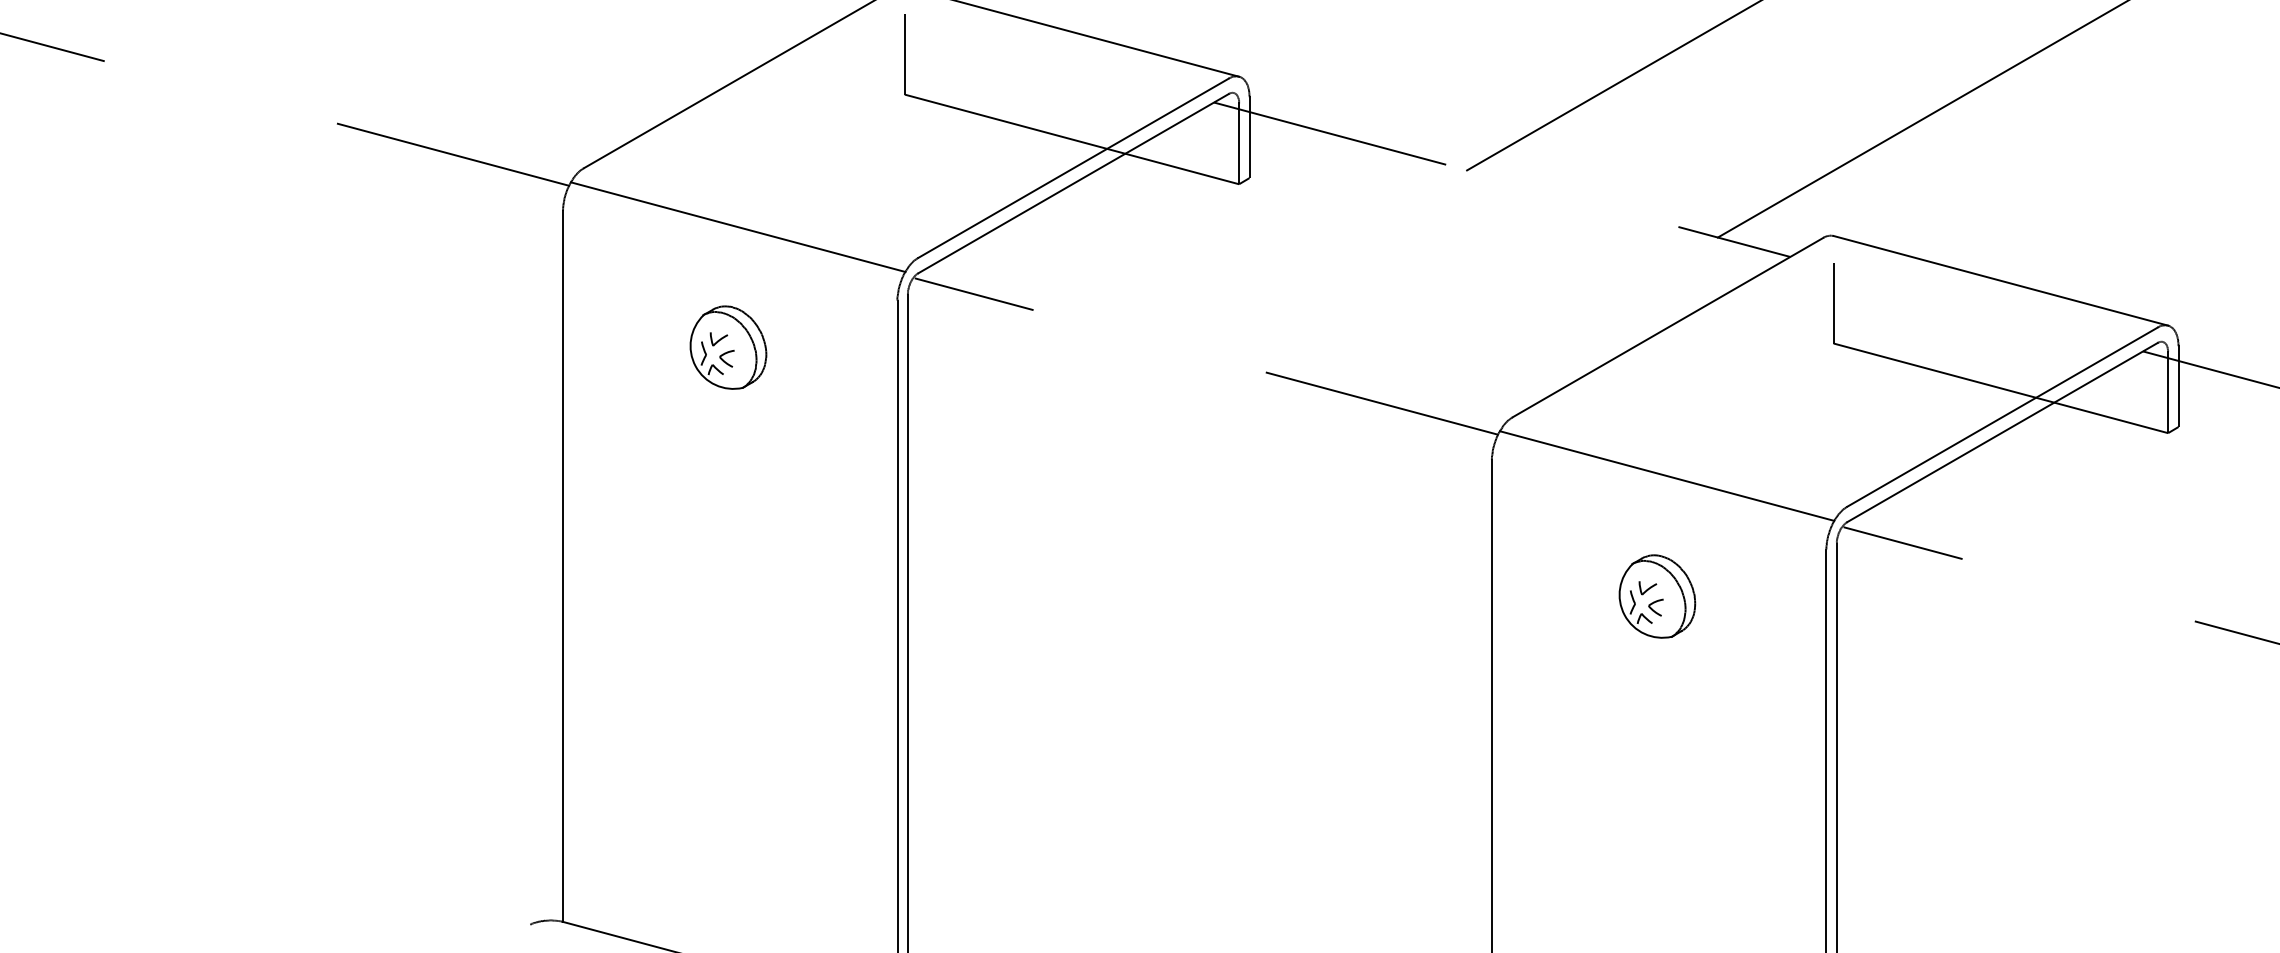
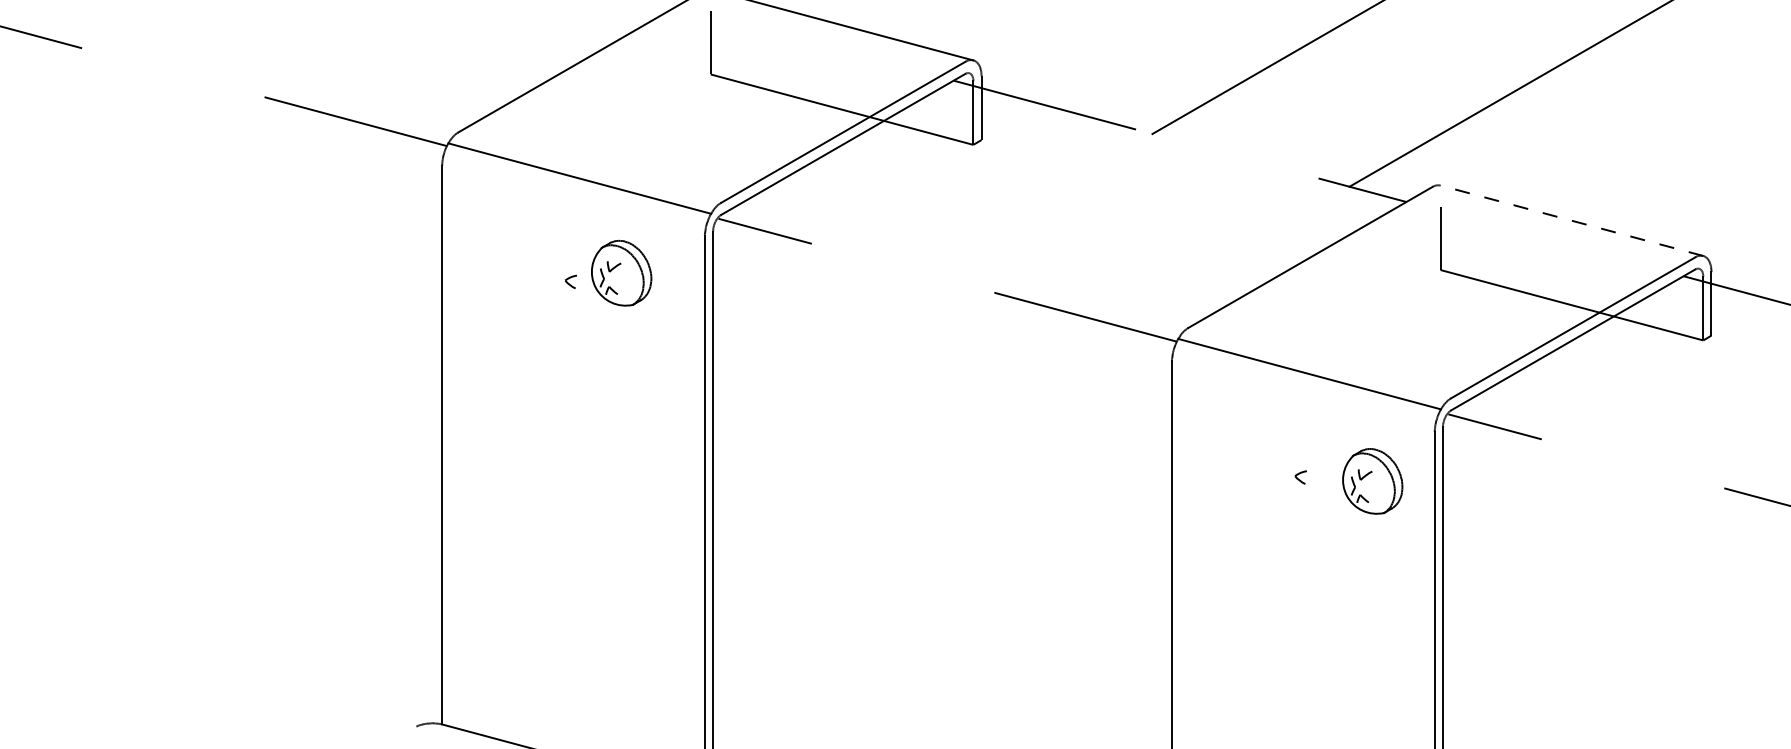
line: (2000, 280) -> (1571, 220), solid -> dashed
part: (728, 347) -> (621, 273), moved
part: (1657, 596) -> (1372, 481), moved

